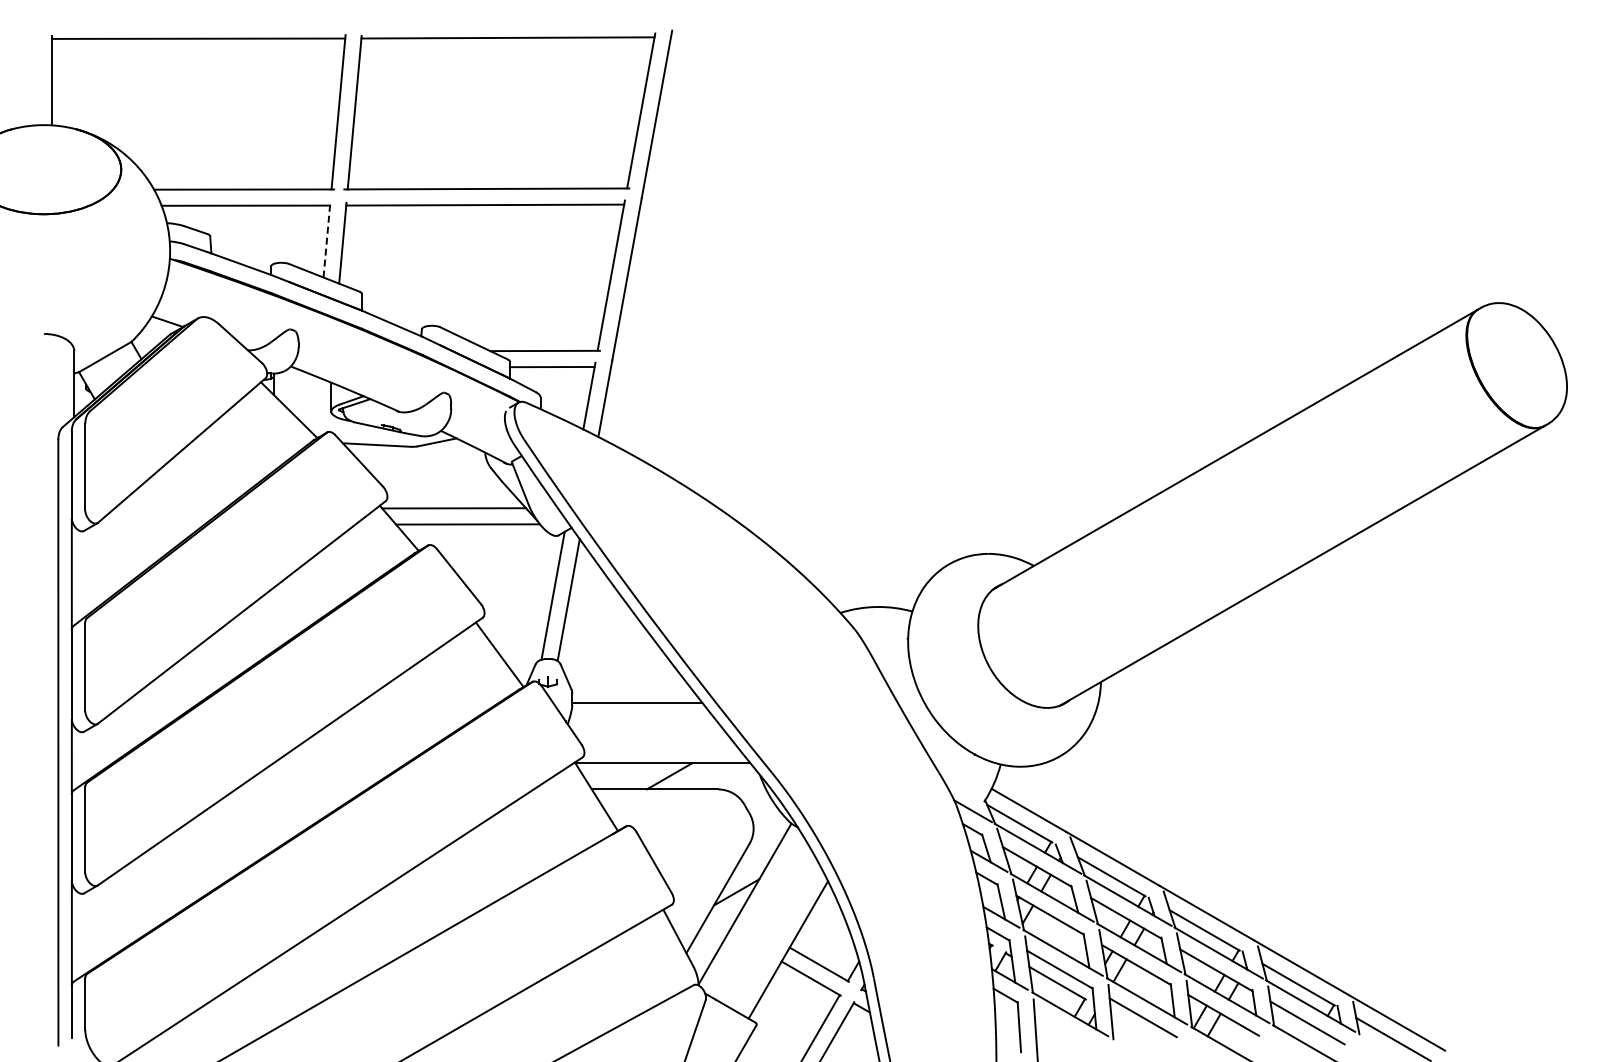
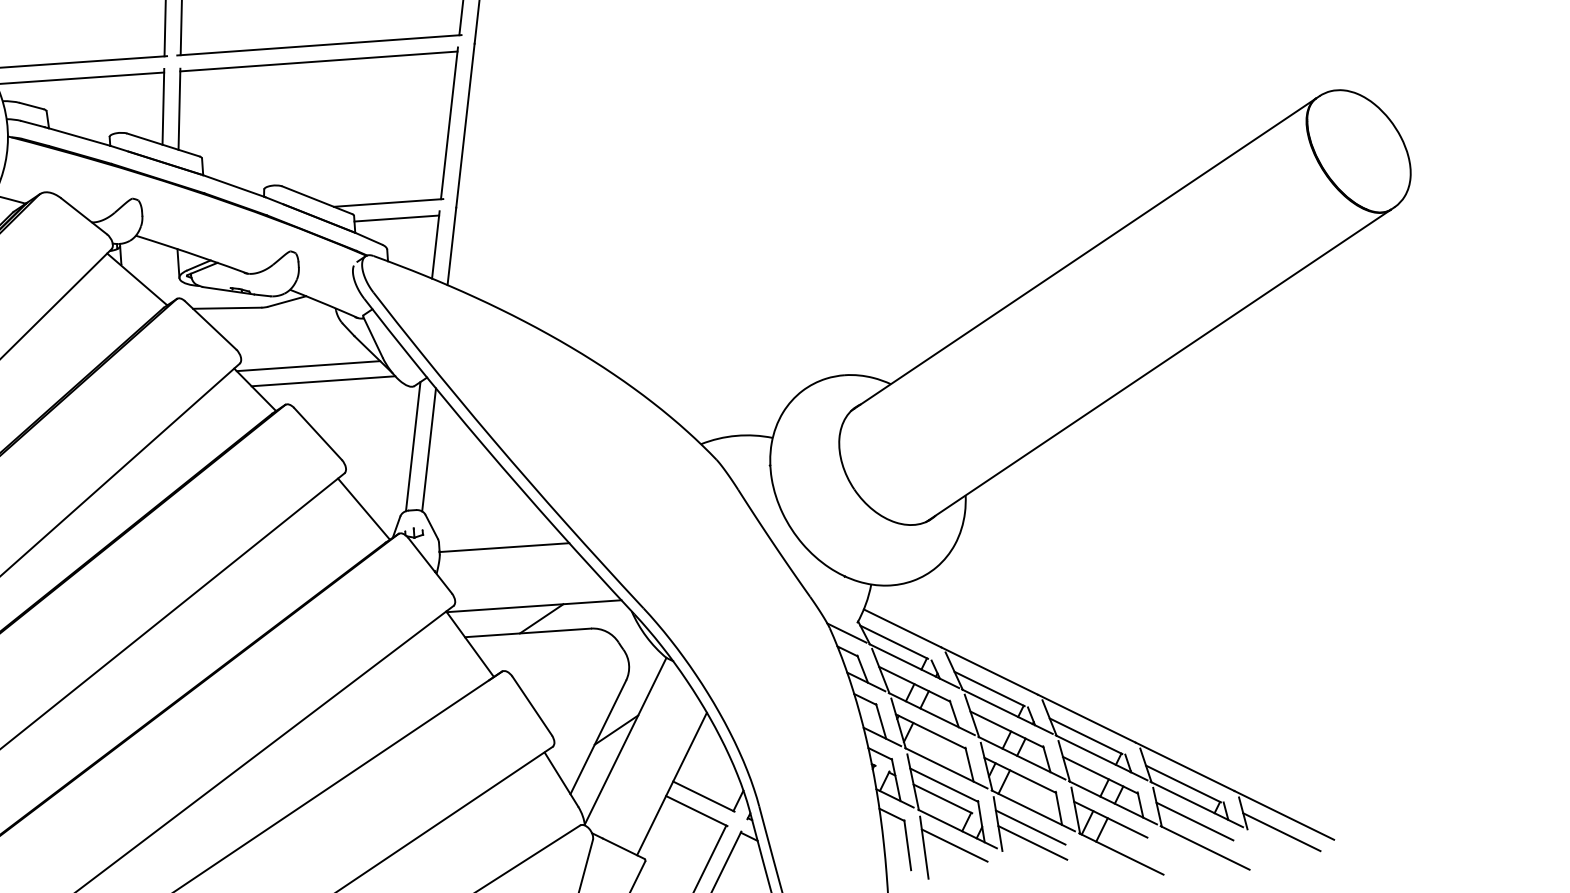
line: (326, 239) -> (162, 106), dashed -> solid
line: (1065, 1030) -> (953, 845), added
line: (1144, 1033) -> (1033, 843), added

